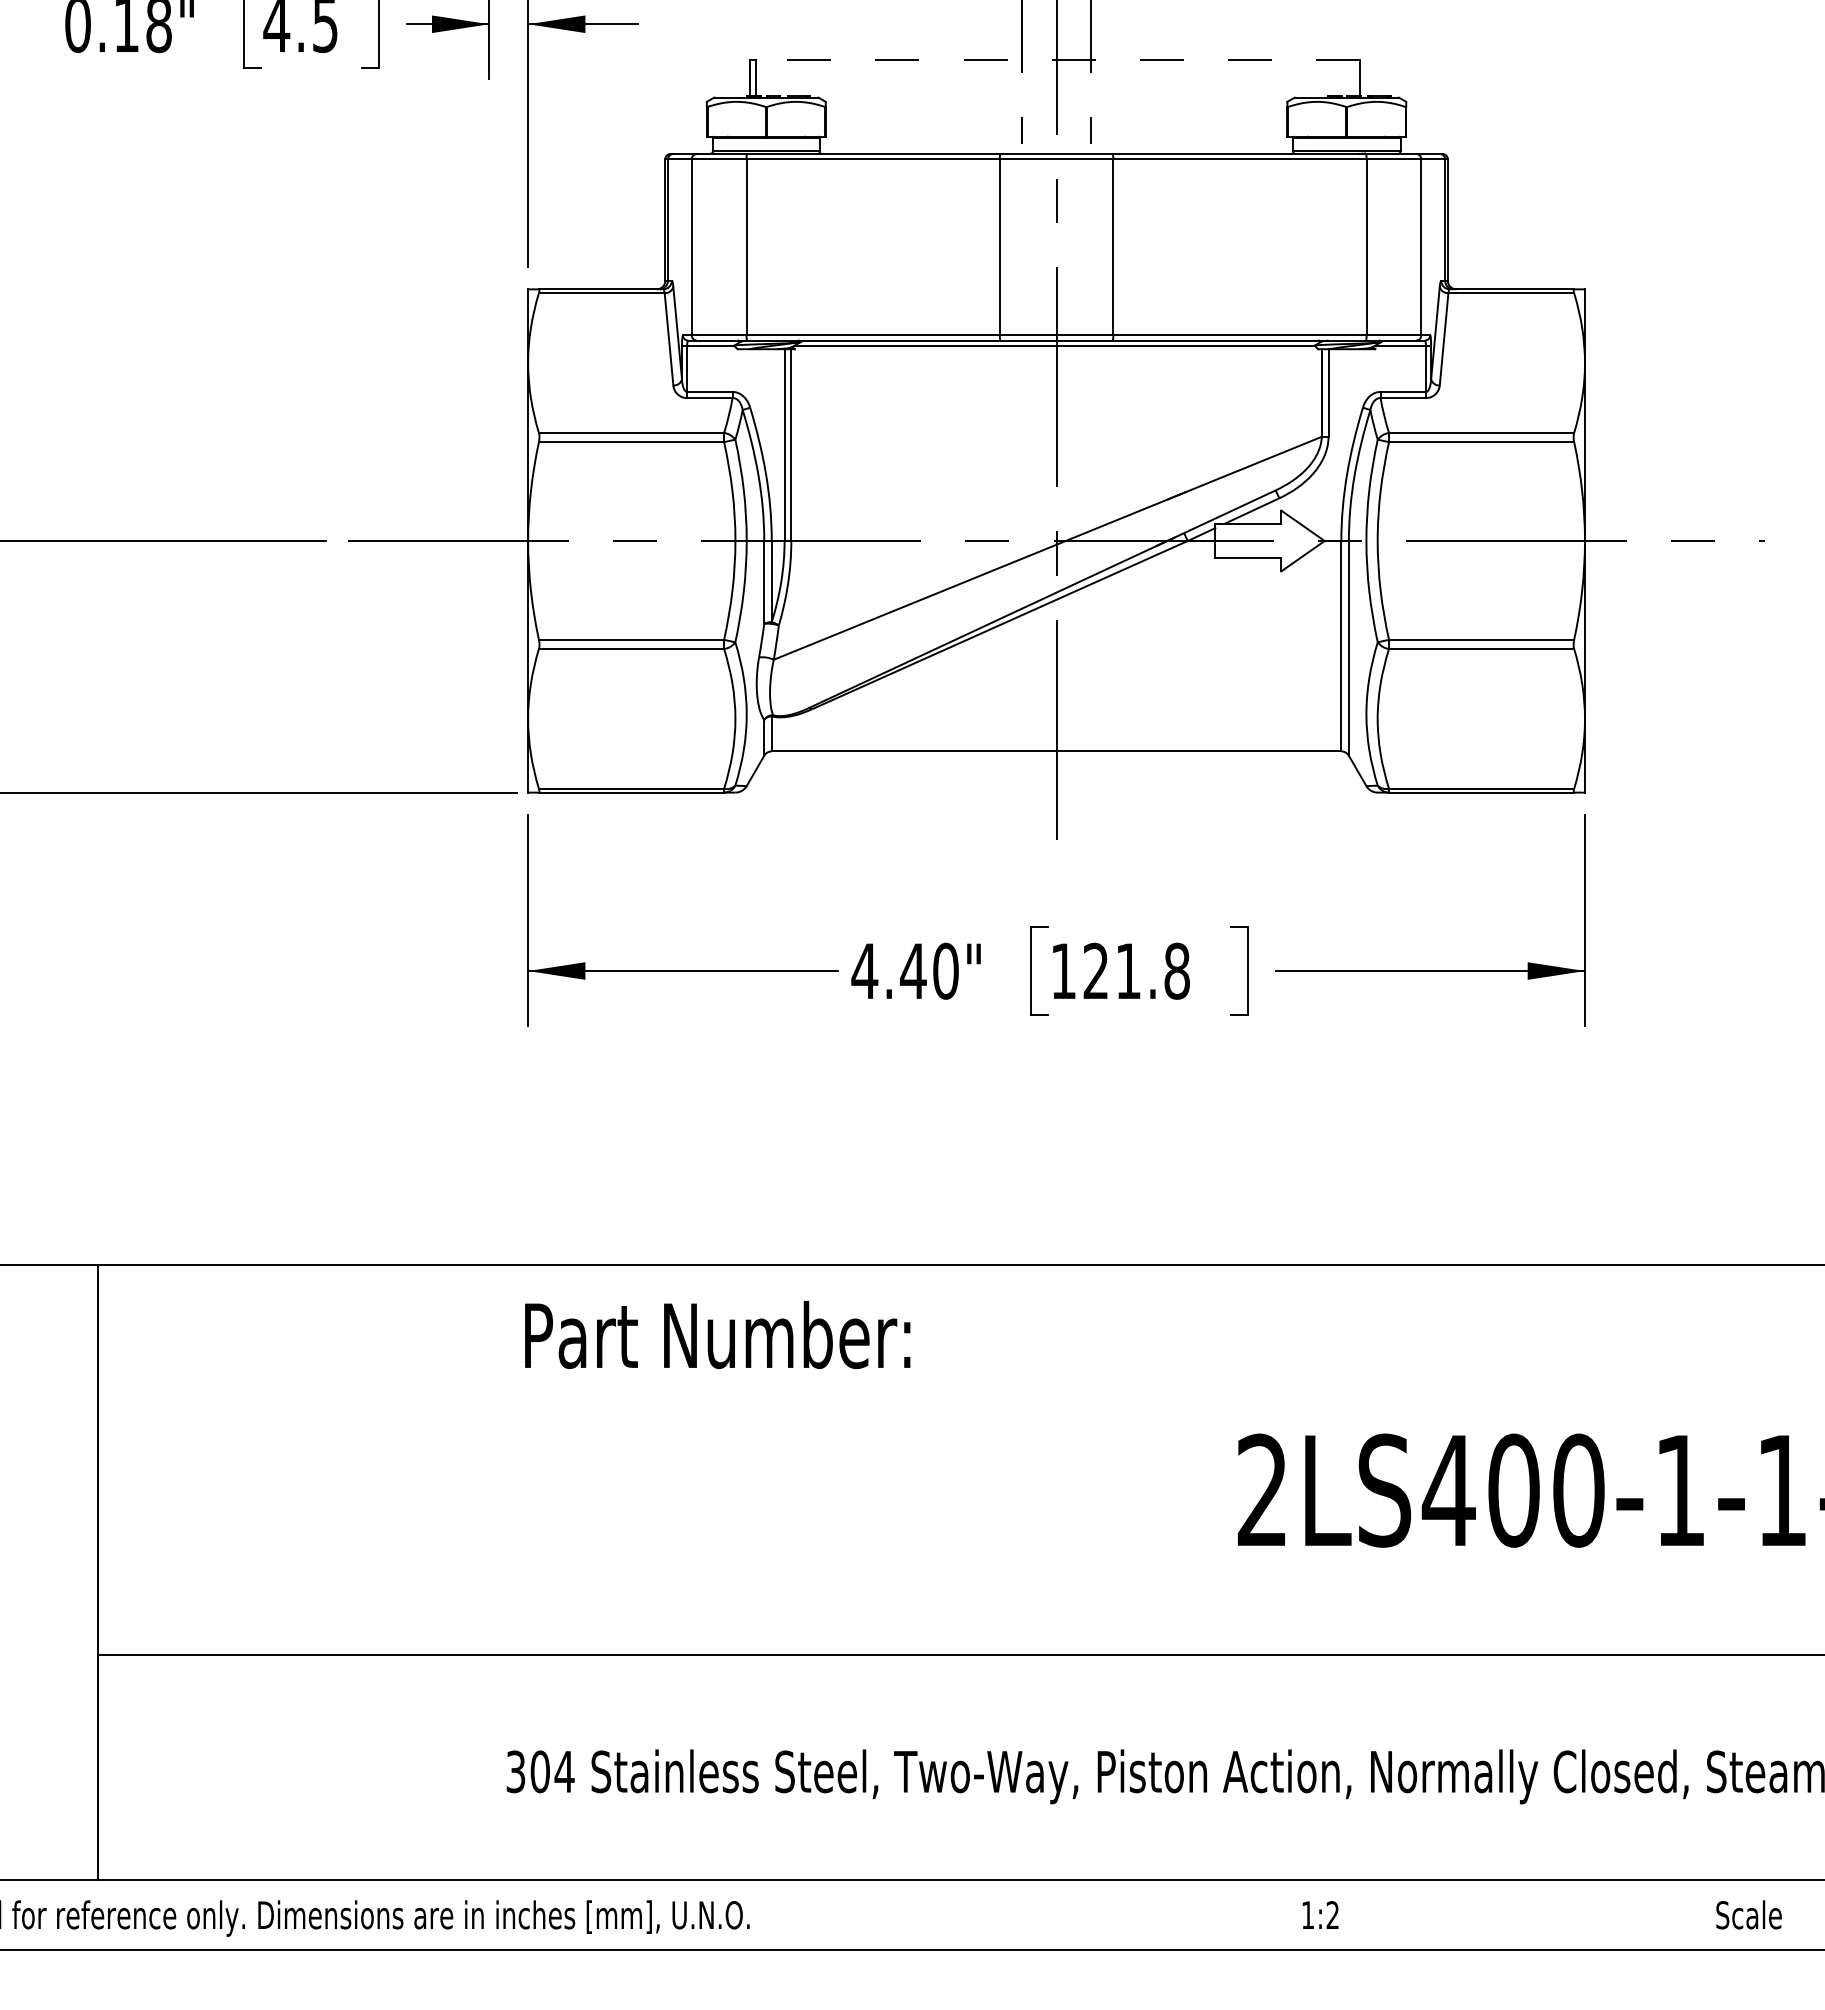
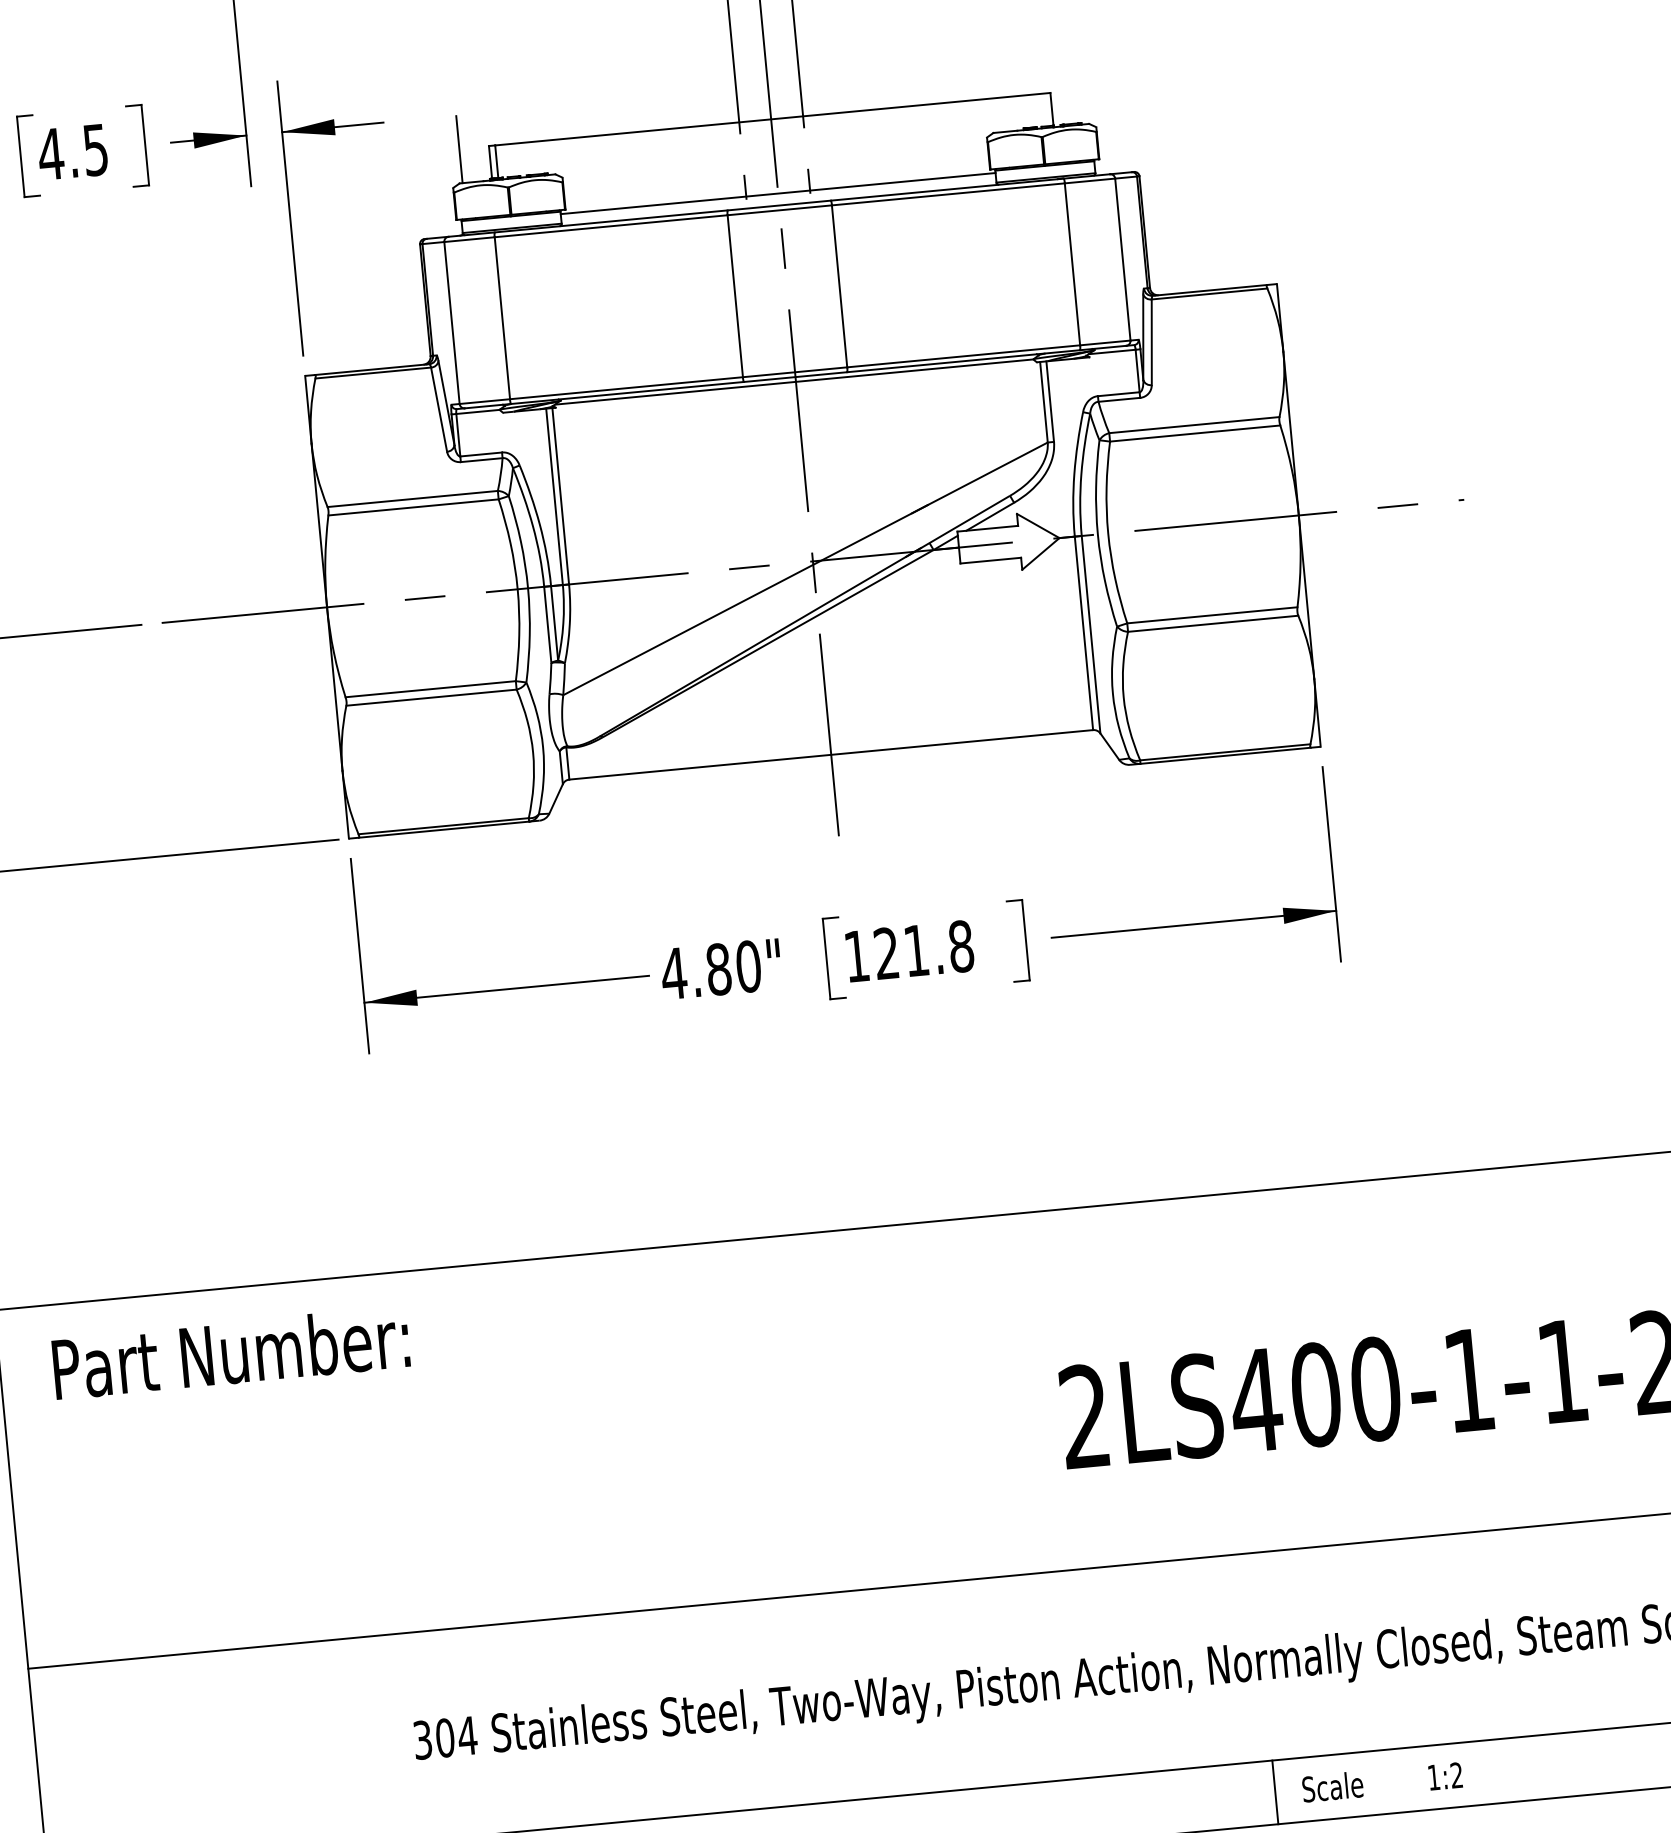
line: (717, 60) -> (459, 149), added
line: (1058, 60) -> (772, 119), dashed -> solid
line: (1056, 140) -> (778, 193), added
text: (912, 970) -> (717, 968), 4.40" -> 4.80"
text: (717, 1335) -> (230, 1353), moved
text: (1320, 1914) -> (1445, 1775), moved
line: (1429, 1914) -> (1275, 1791), added
text: (1748, 1914) -> (1332, 1786), moved

